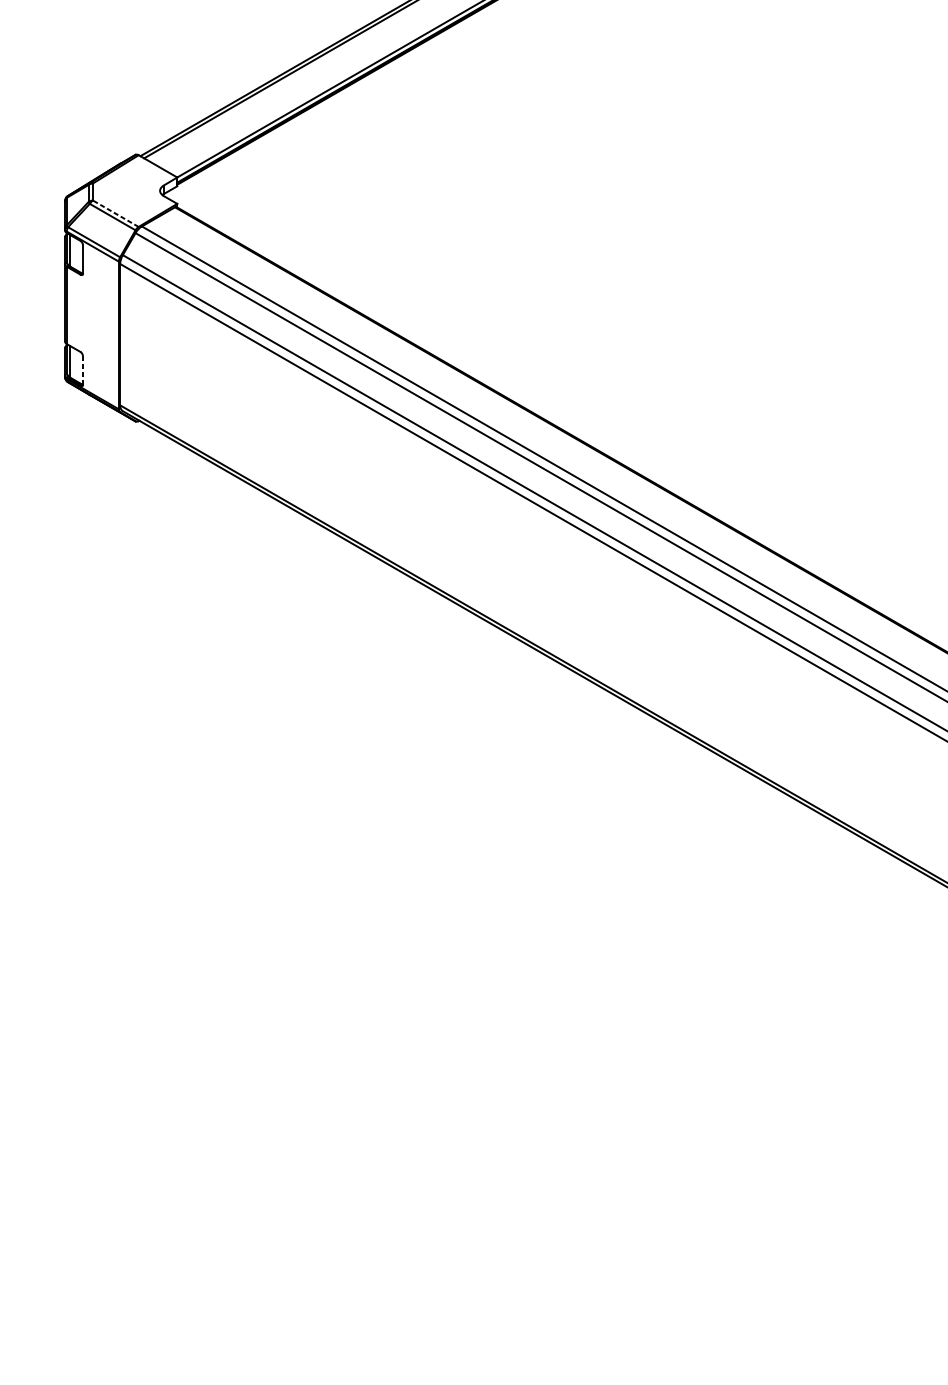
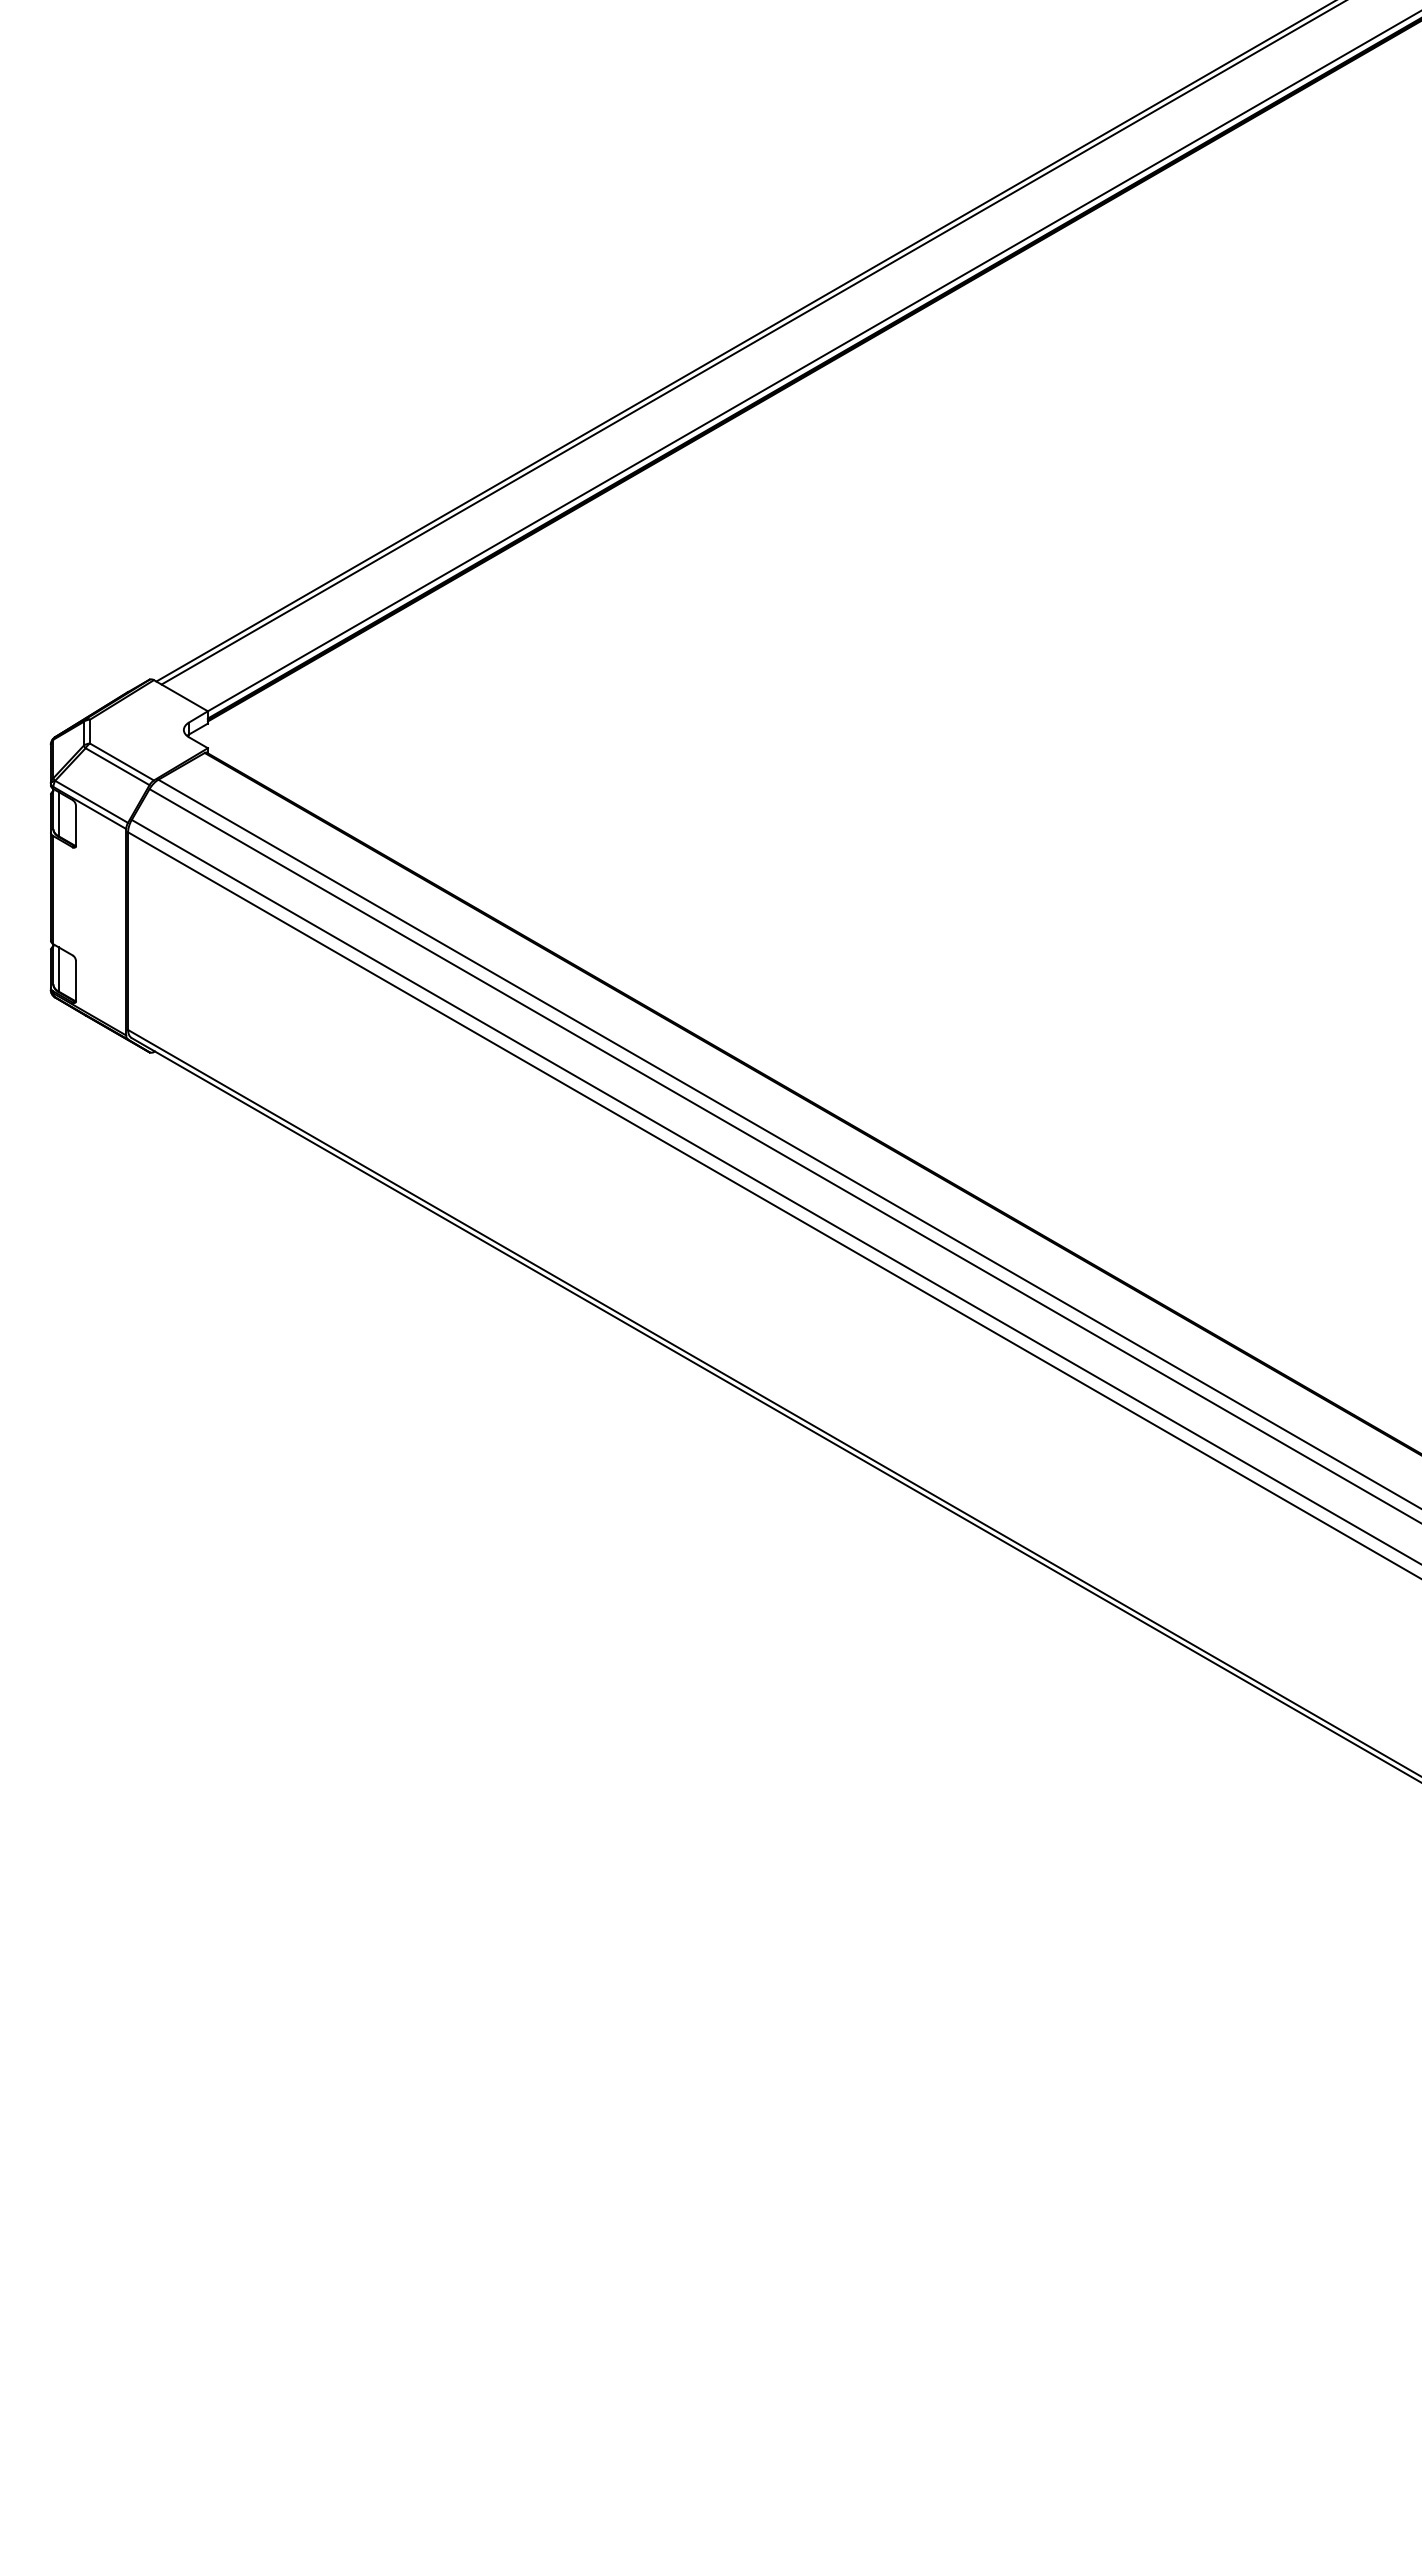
line: (115, 214) -> (121, 762), dashed -> solid
line: (82, 369) -> (75, 980), dashed -> solid

